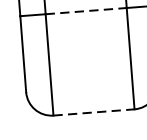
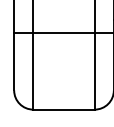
line: (86, 10) -> (64, 32), dashed -> solid
line: (94, 112) -> (64, 109), dashed -> solid

